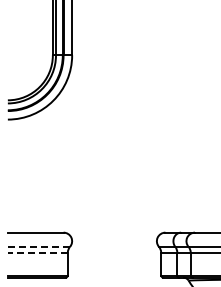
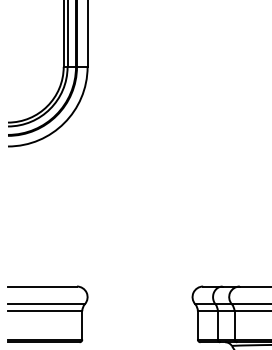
line: (38, 246) -> (45, 303), dashed -> solid
line: (37, 252) -> (44, 311), dashed -> solid

